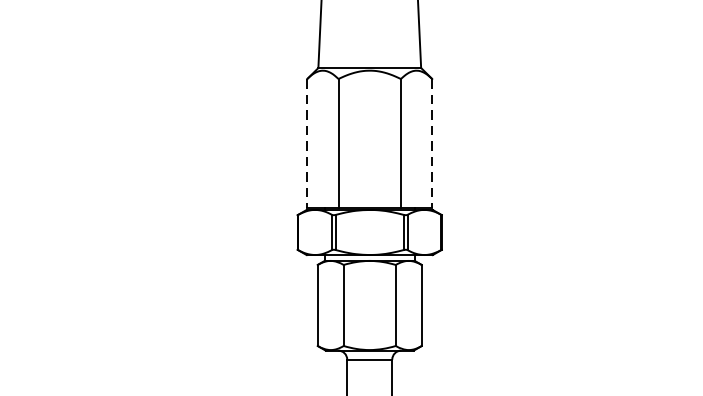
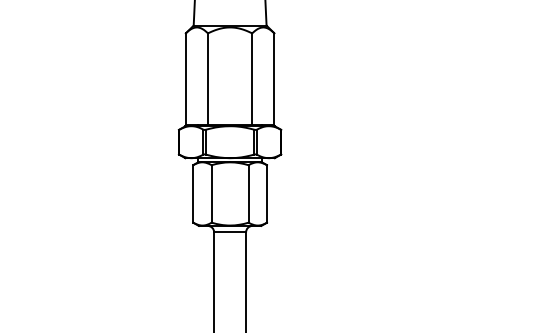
line: (306, 144) -> (185, 79), dashed -> solid
line: (432, 144) -> (274, 79), dashed -> solid

